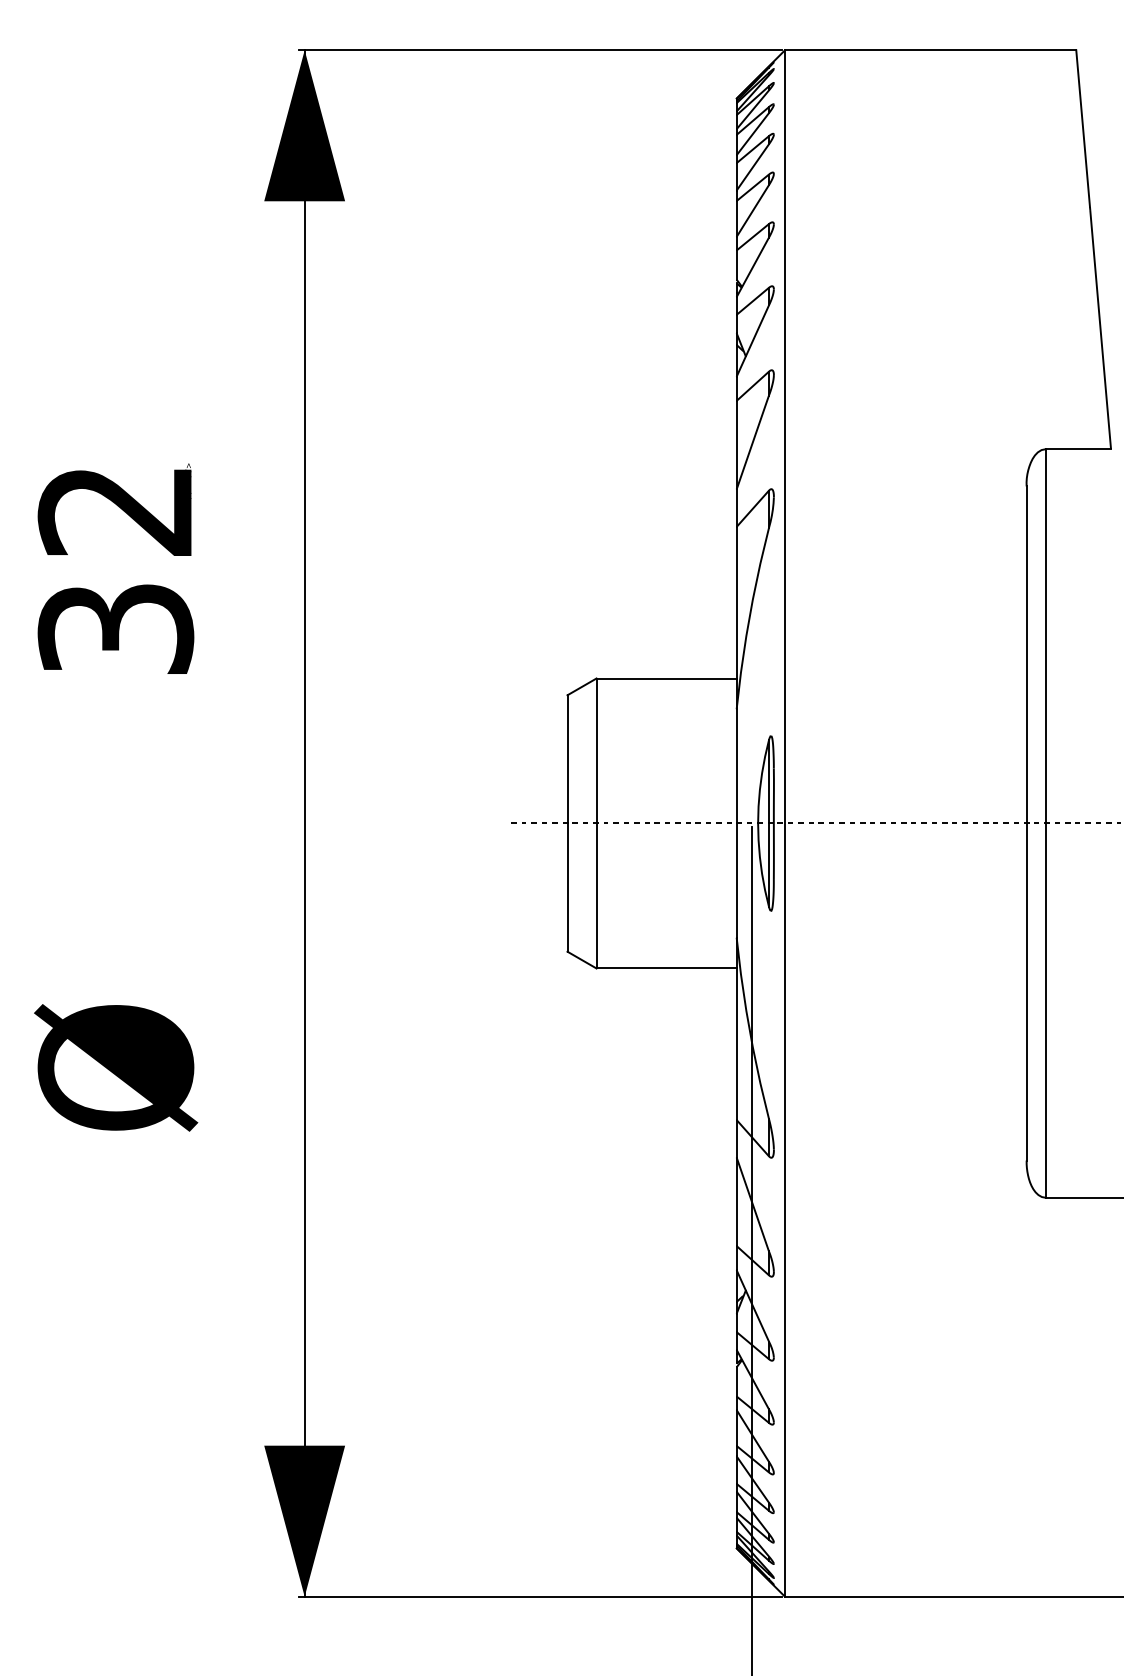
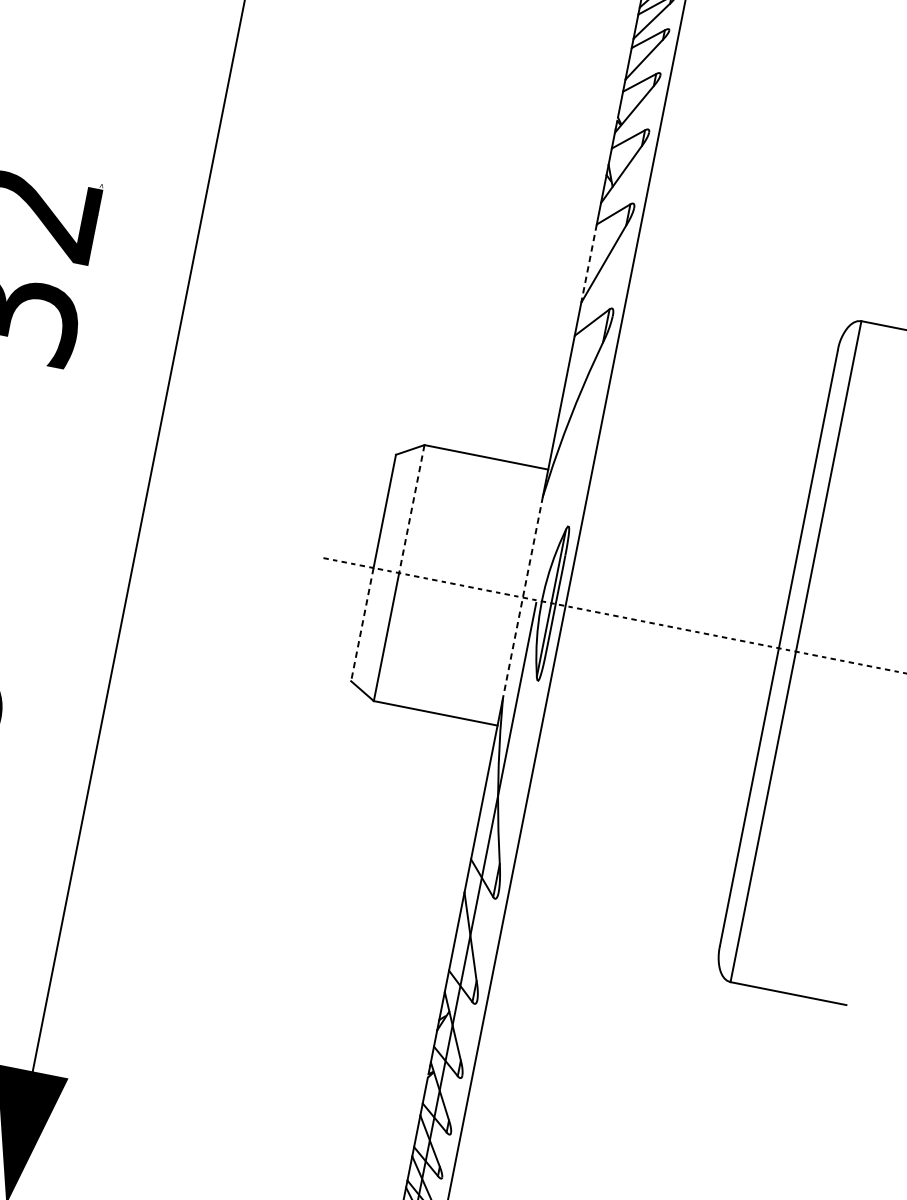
line: (736, 445) -> (588, 263), solid -> dashed
line: (596, 751) -> (411, 509), solid -> dashed
line: (736, 823) -> (522, 597), solid -> dashed
line: (567, 888) -> (362, 625), solid -> dashed

